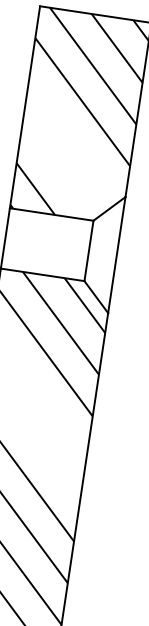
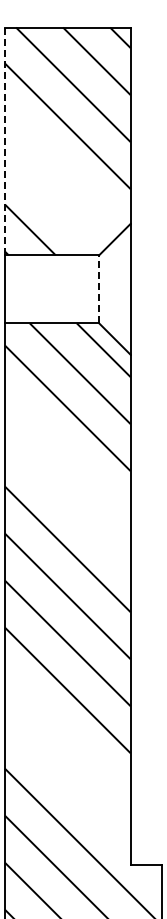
line: (24, 107) -> (4, 141), solid -> dashed
line: (89, 250) -> (99, 288), solid -> dashed

